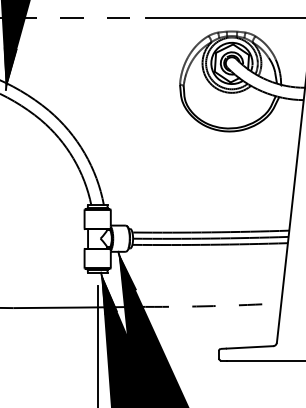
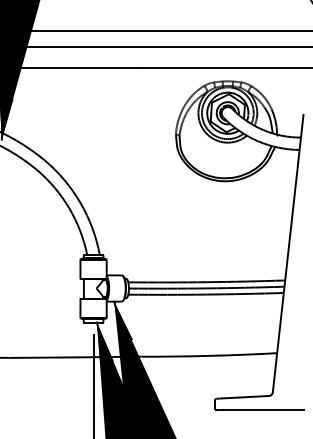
line: (79, 17) -> (75, 67), dashed -> solid
arc: (213, 305) -> (209, 355), dashed -> solid

